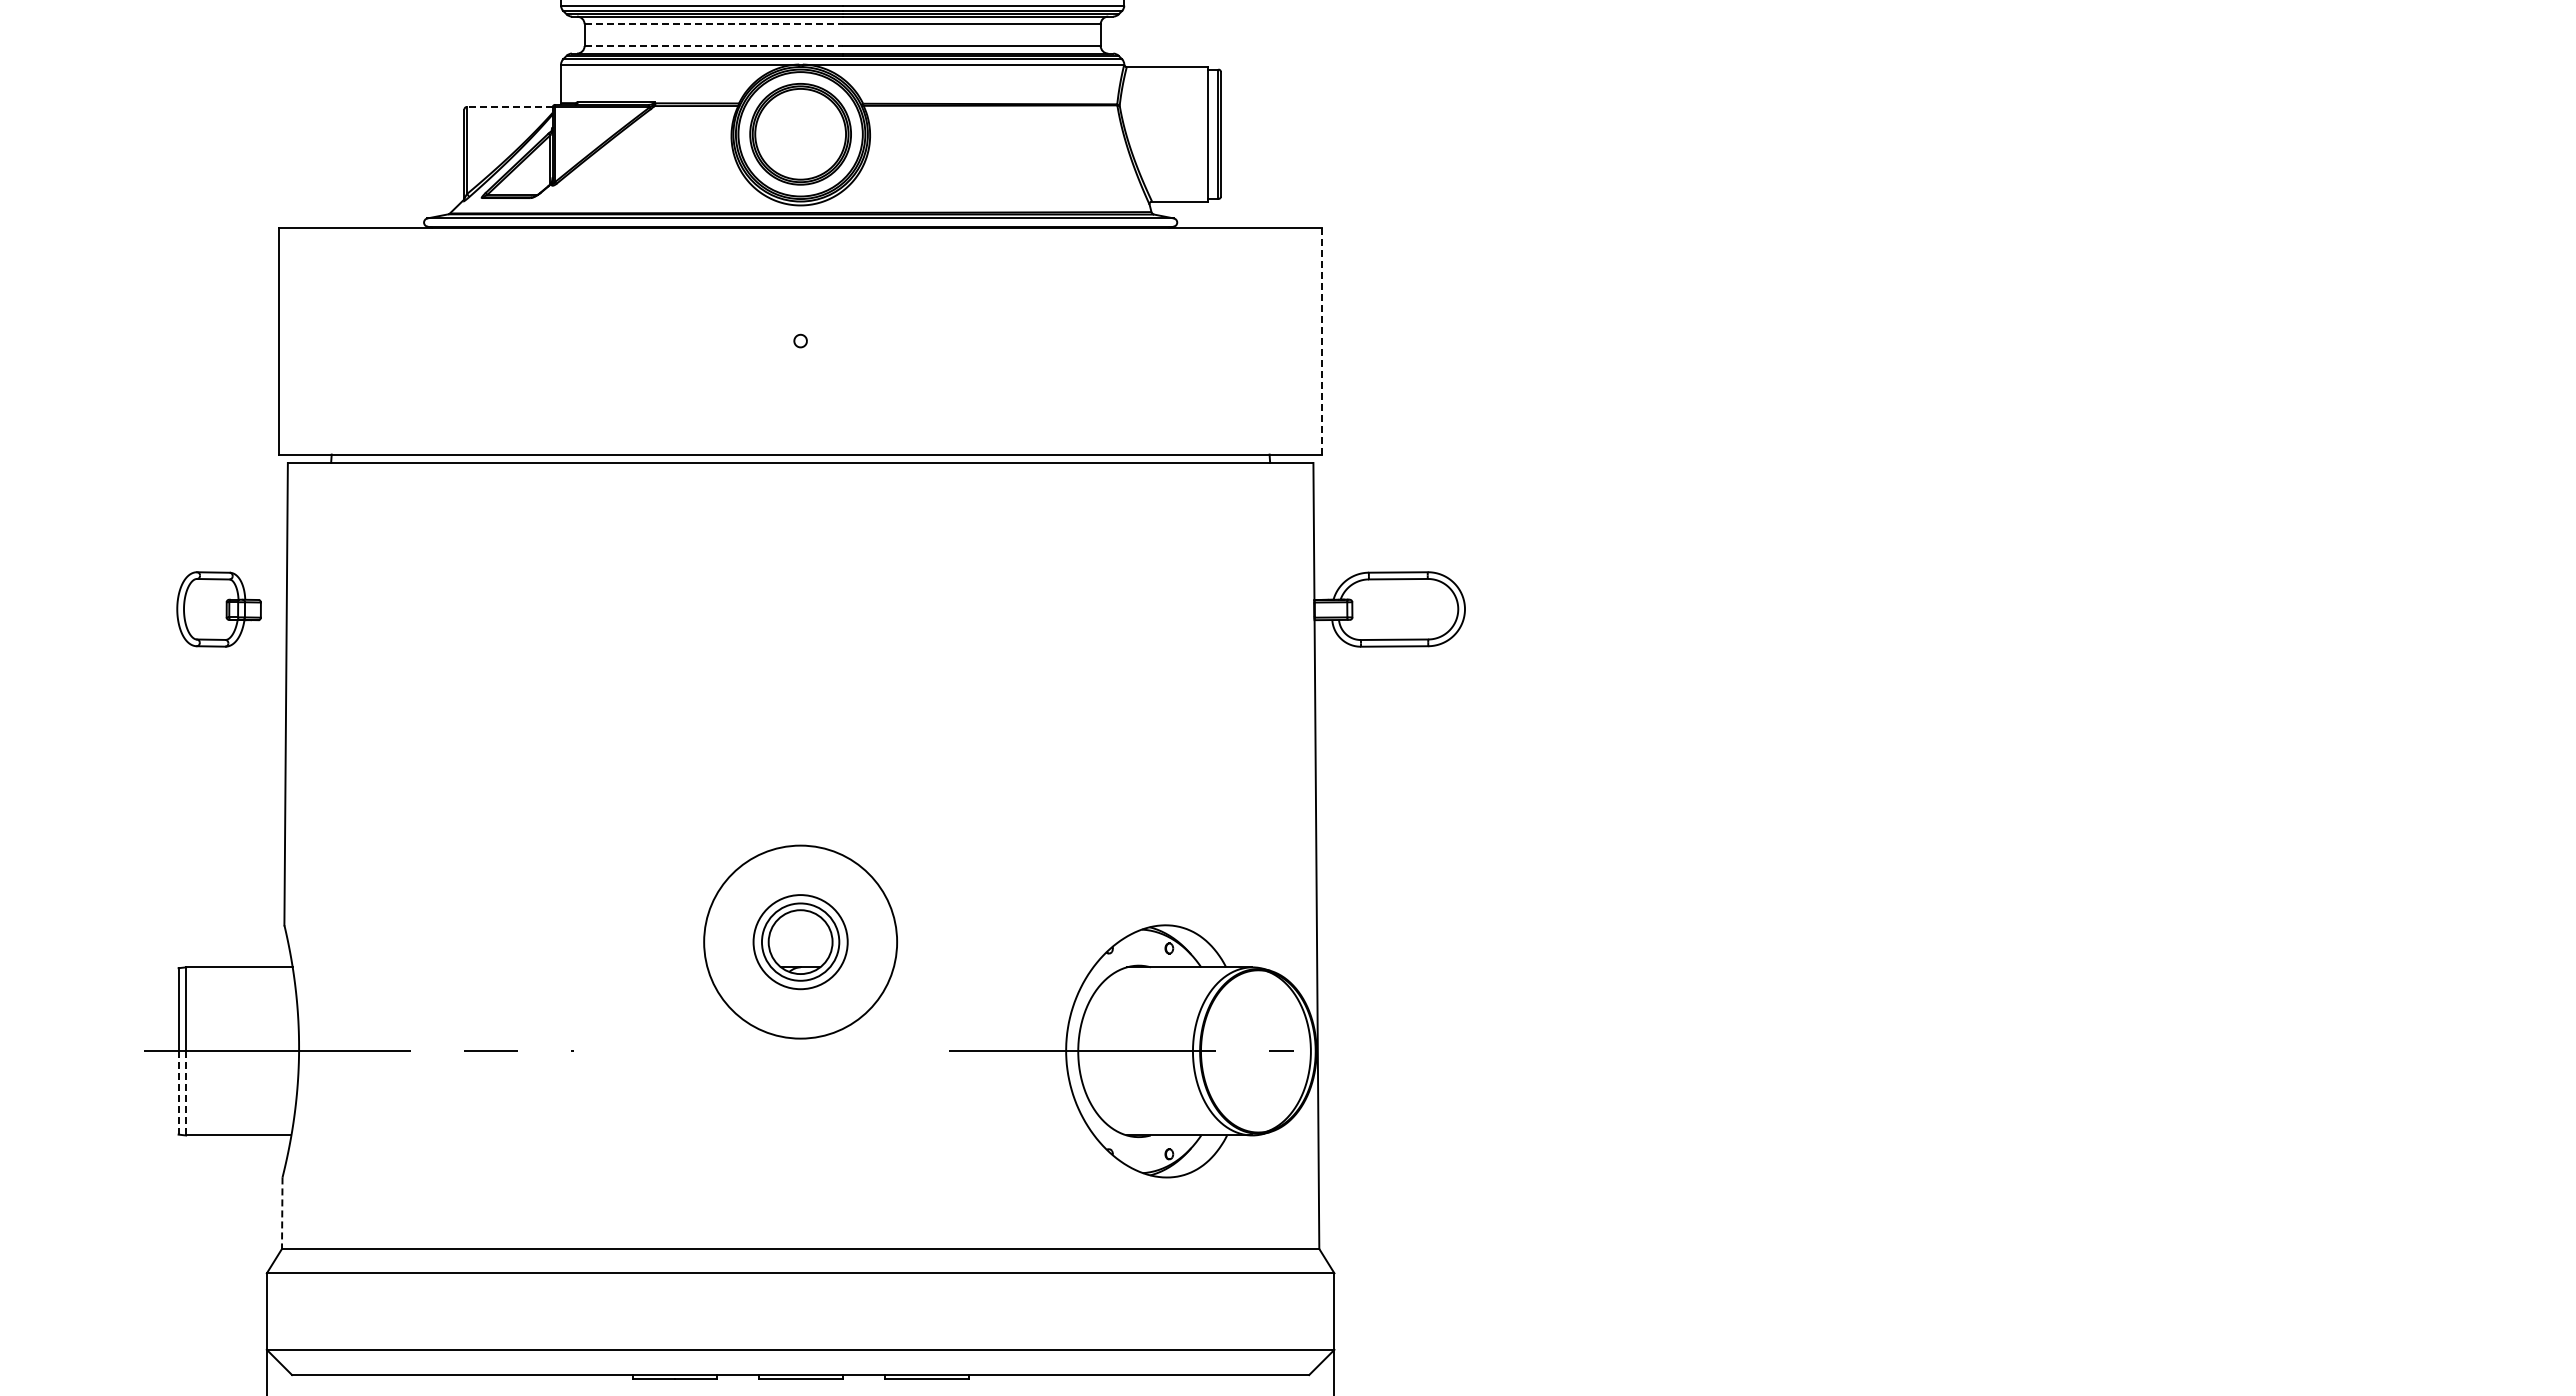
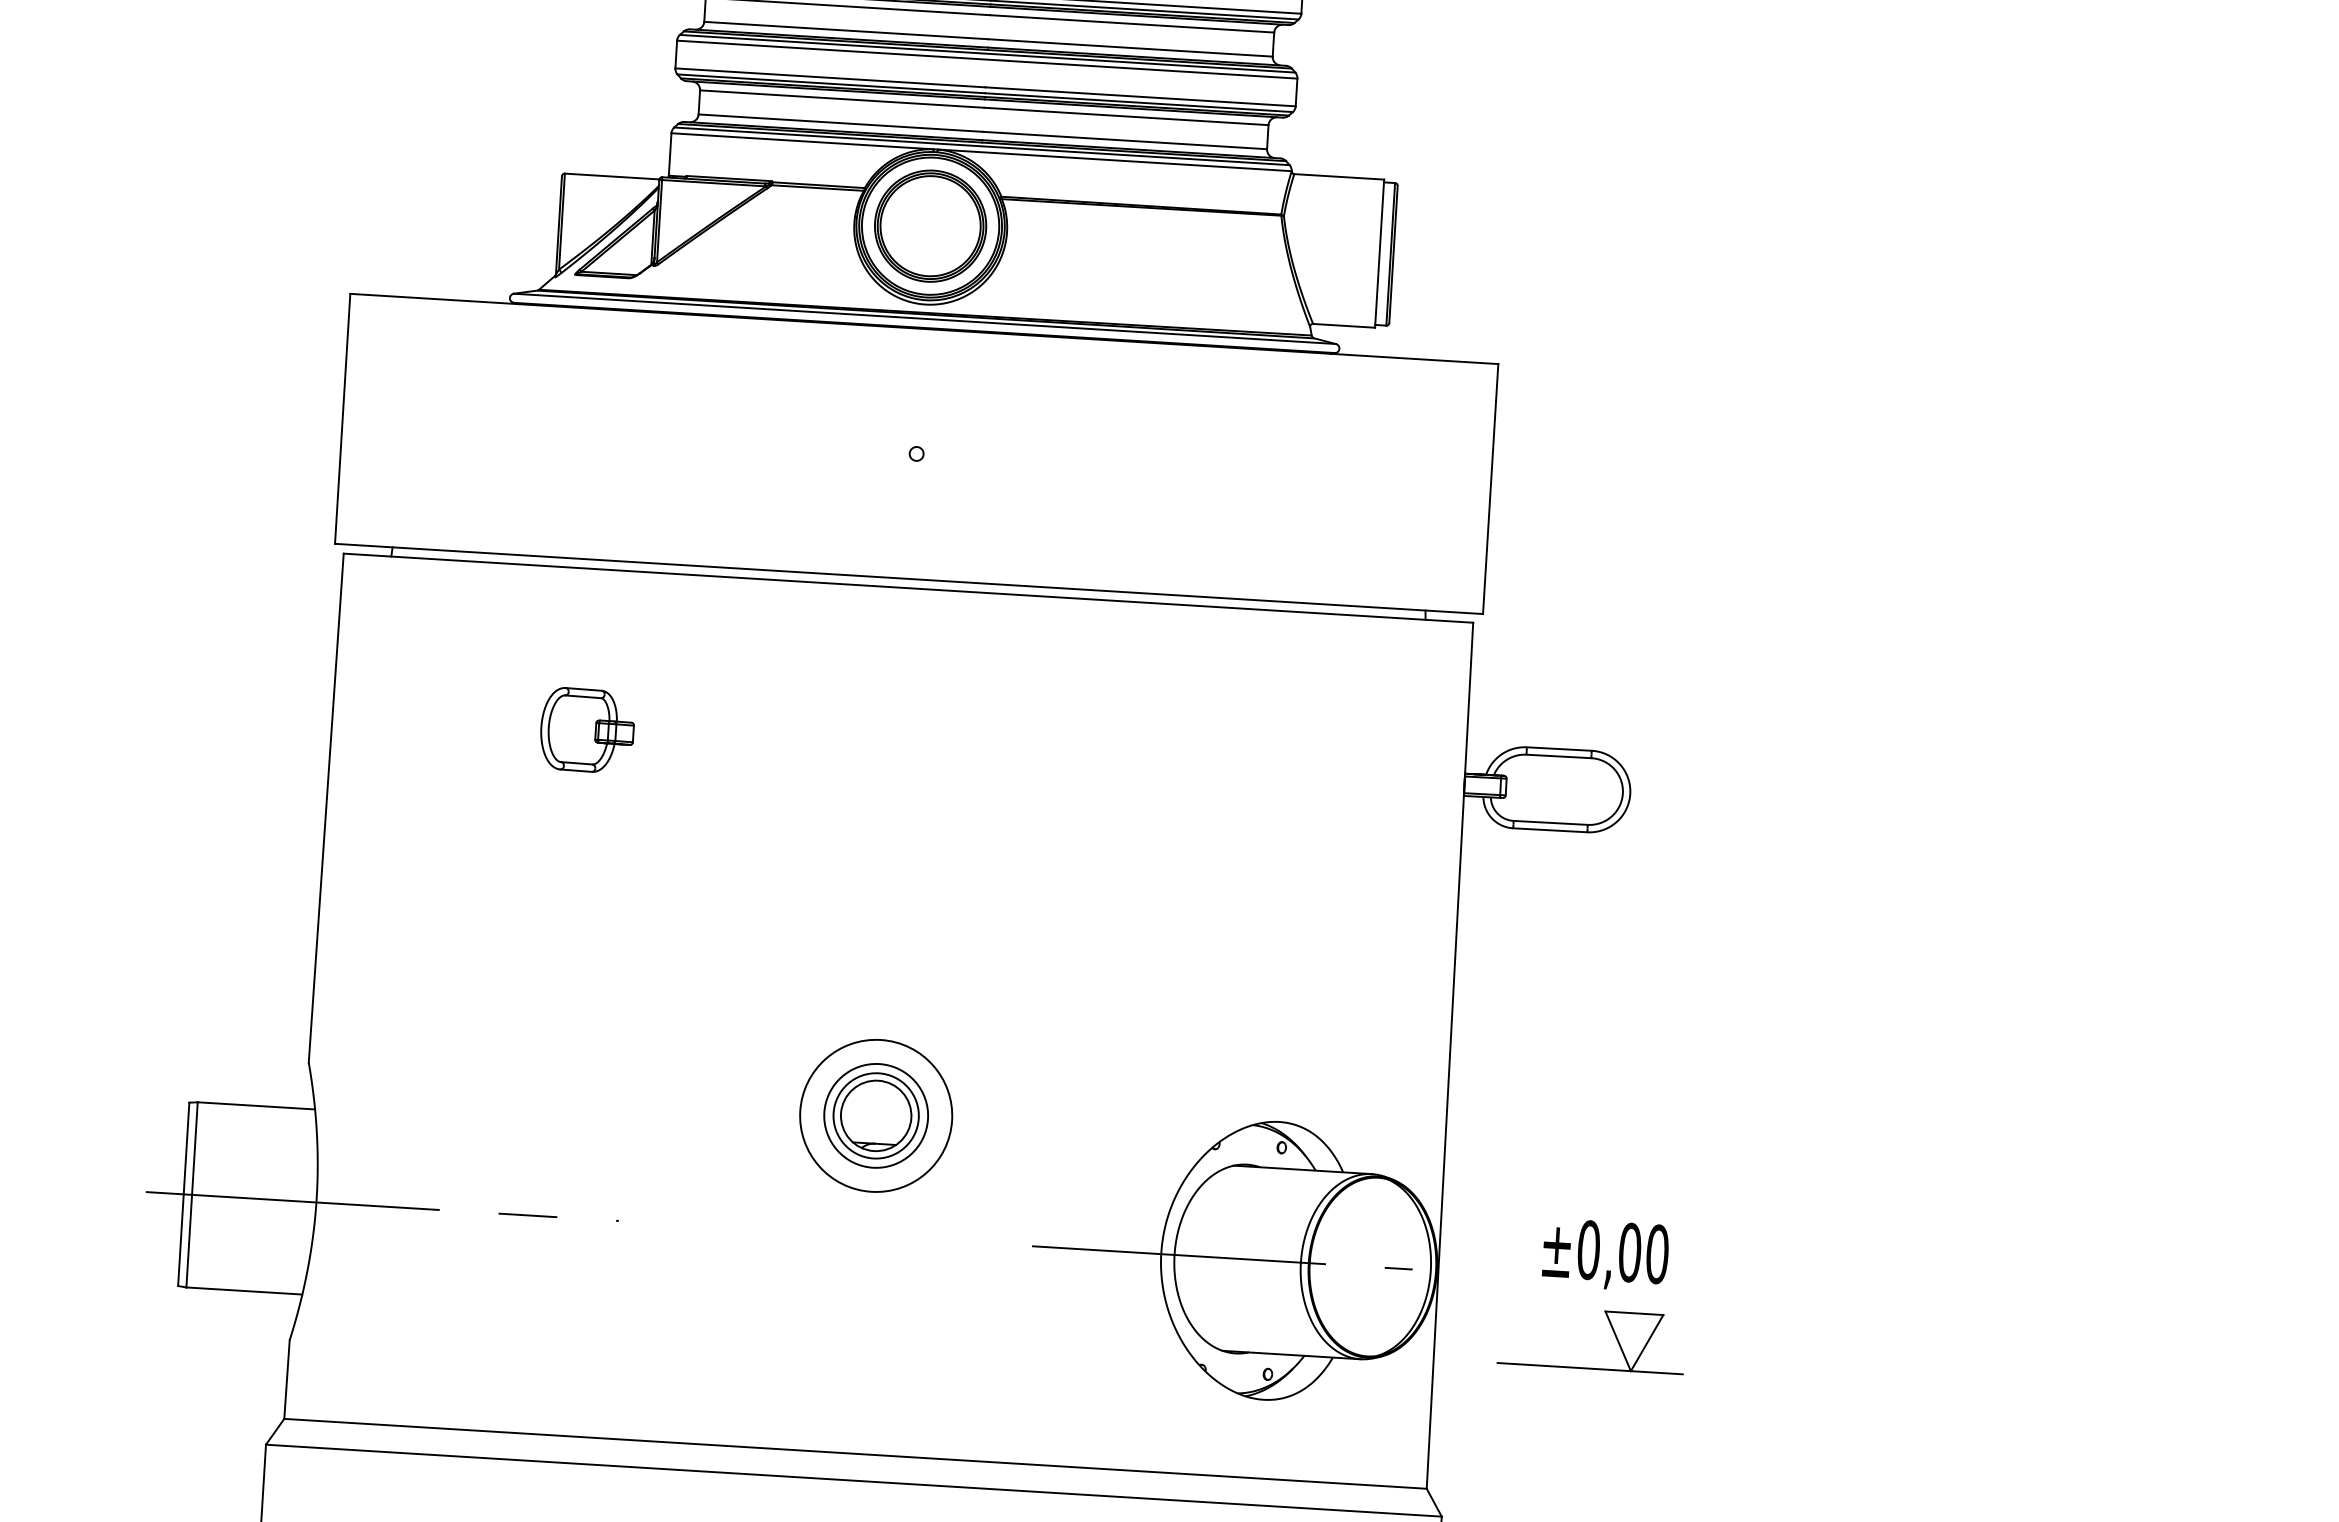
line: (714, 24) -> (843, 99), dashed -> solid
line: (714, 46) -> (841, 123), dashed -> solid
line: (509, 106) -> (611, 175), dashed -> solid
line: (1321, 340) -> (1490, 488), dashed -> solid
part: (218, 609) -> (586, 730), moved
circle: (800, 942) -> (876, 1116), size x0.71
part: (1468, 1058) -> (1603, 1289), added
line: (178, 1093) -> (180, 1240), dashed -> solid
line: (186, 1093) -> (189, 1241), dashed -> solid
line: (282, 1213) -> (287, 1379), dashed -> solid

